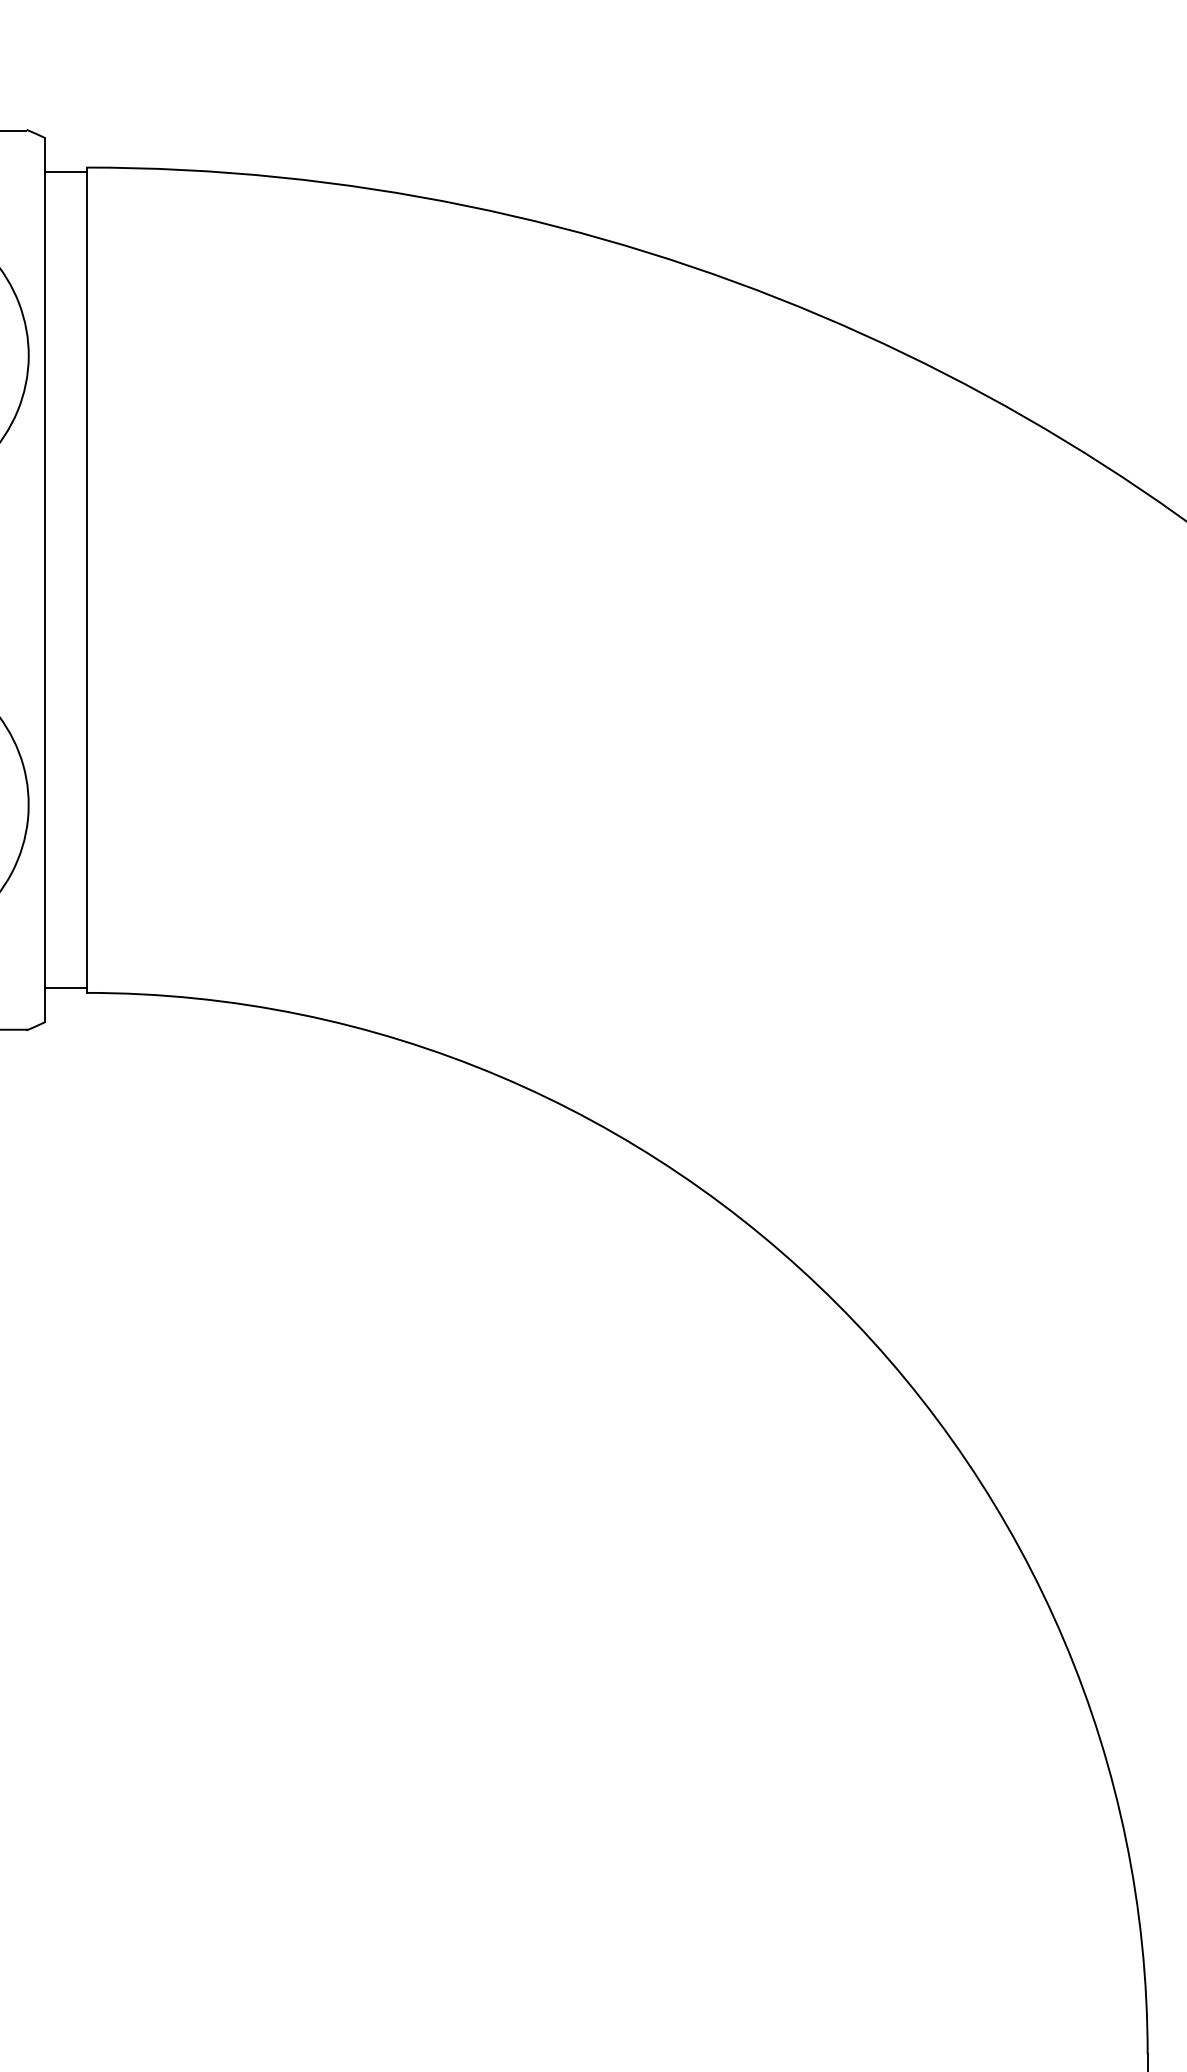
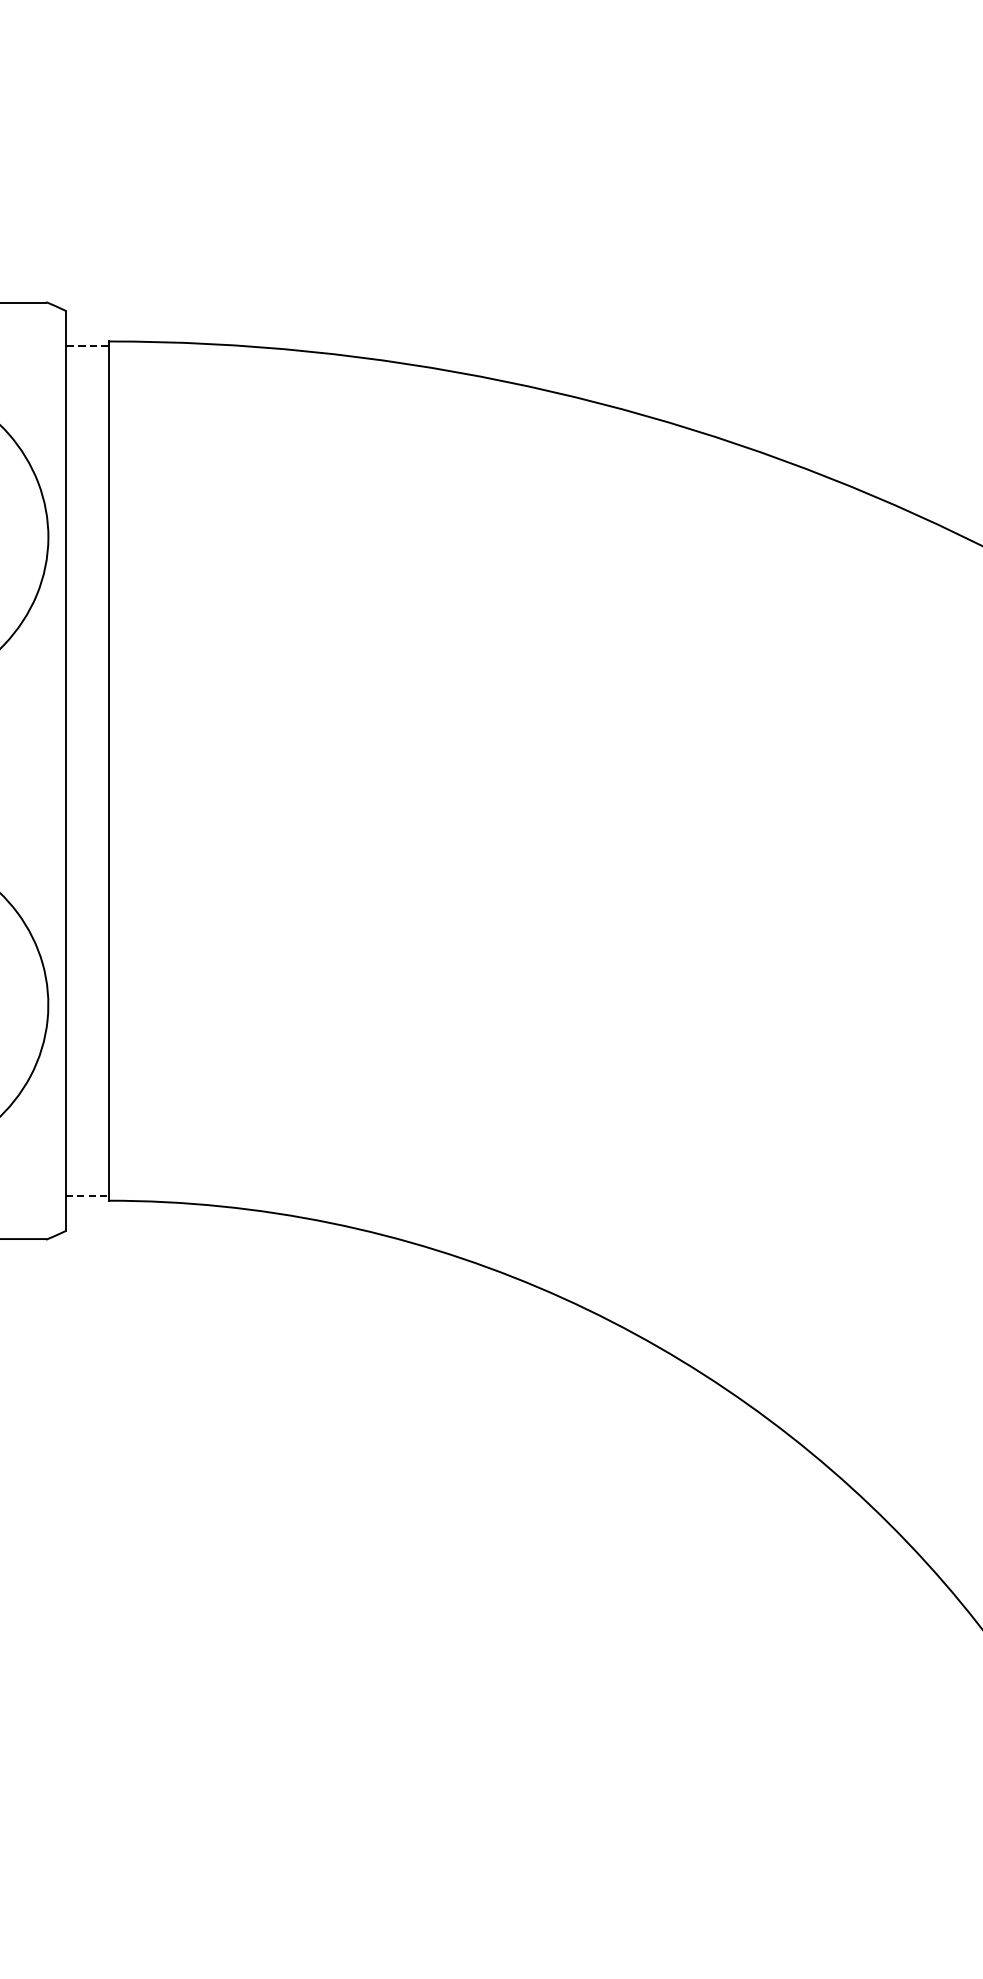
line: (65, 172) -> (86, 346), solid -> dashed
line: (65, 988) -> (86, 1196), solid -> dashed

